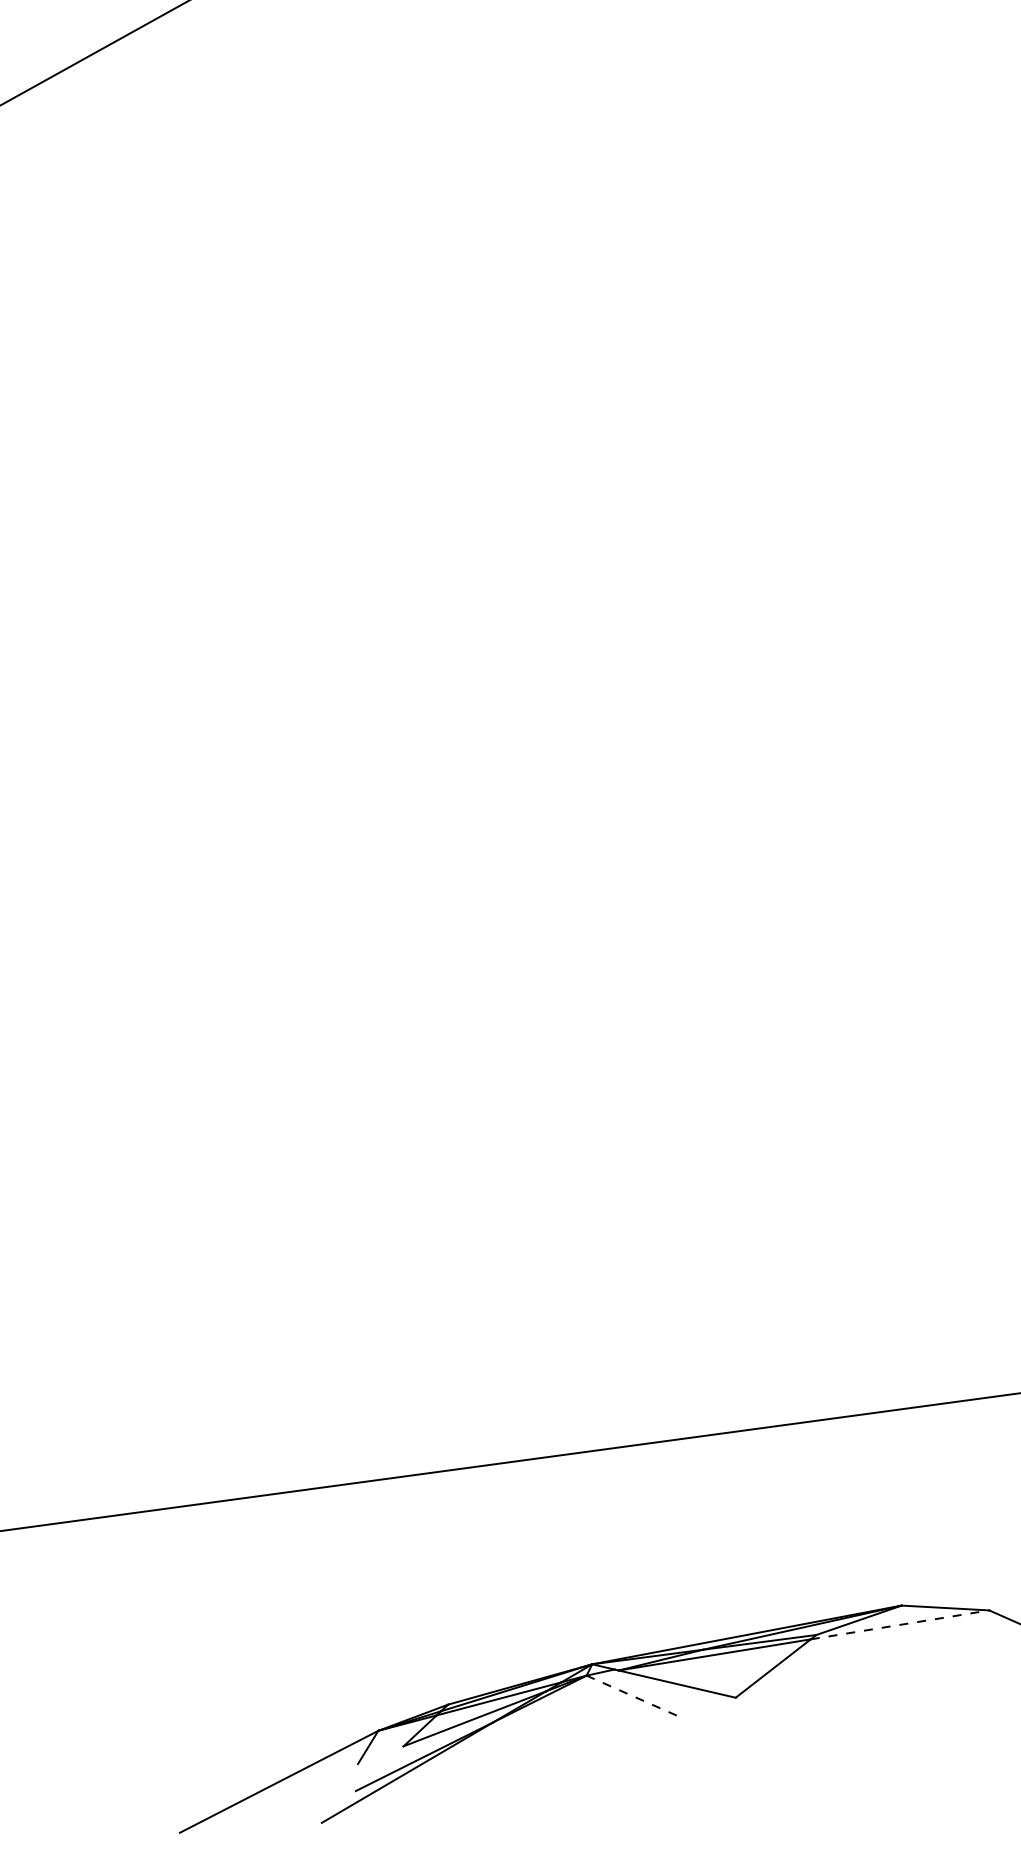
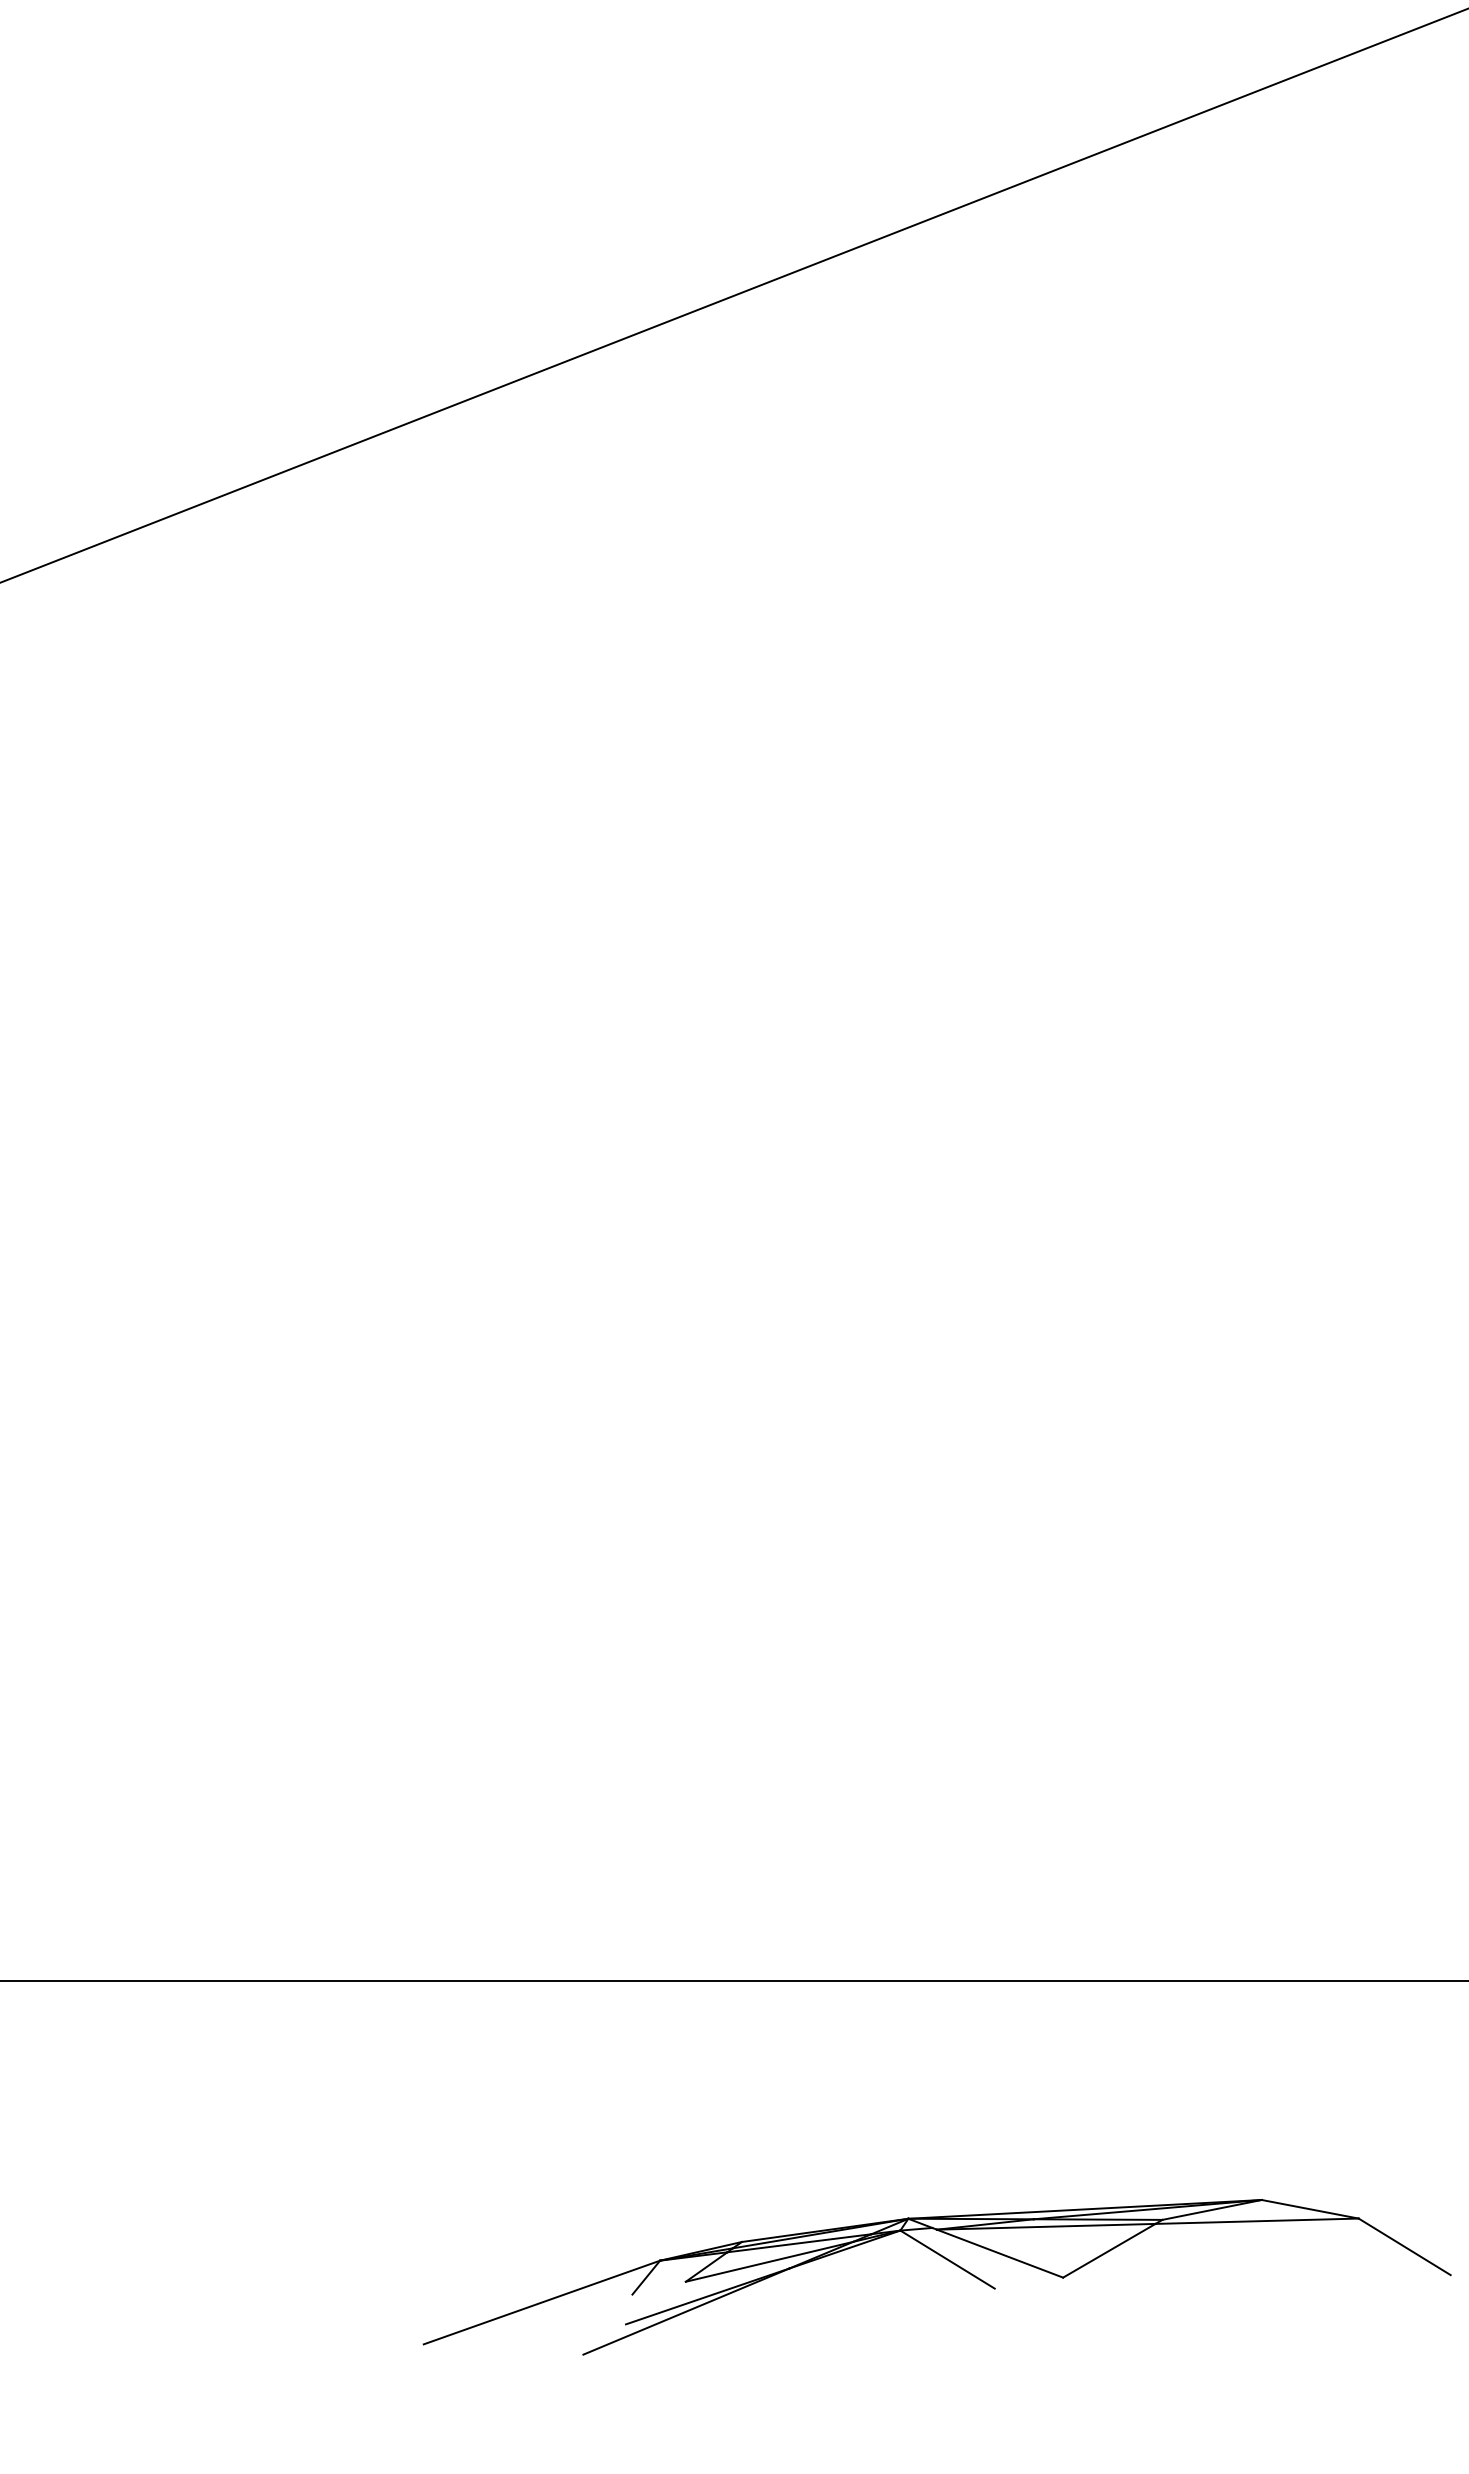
line: (900, 1625) -> (1257, 2221), dashed -> solid
line: (631, 1695) -> (947, 2259), dashed -> solid

